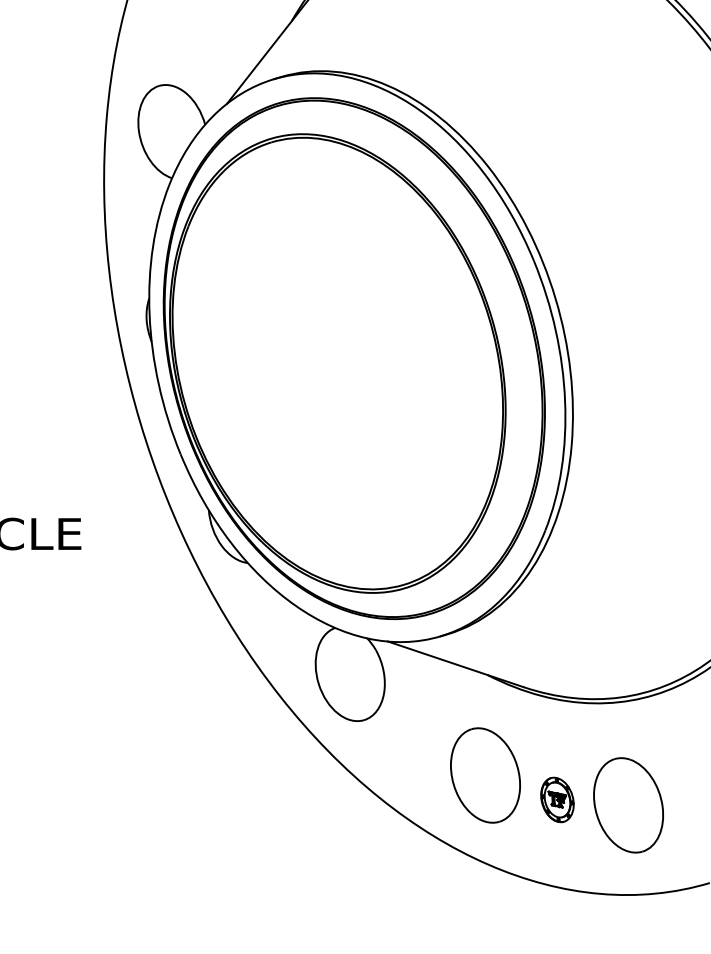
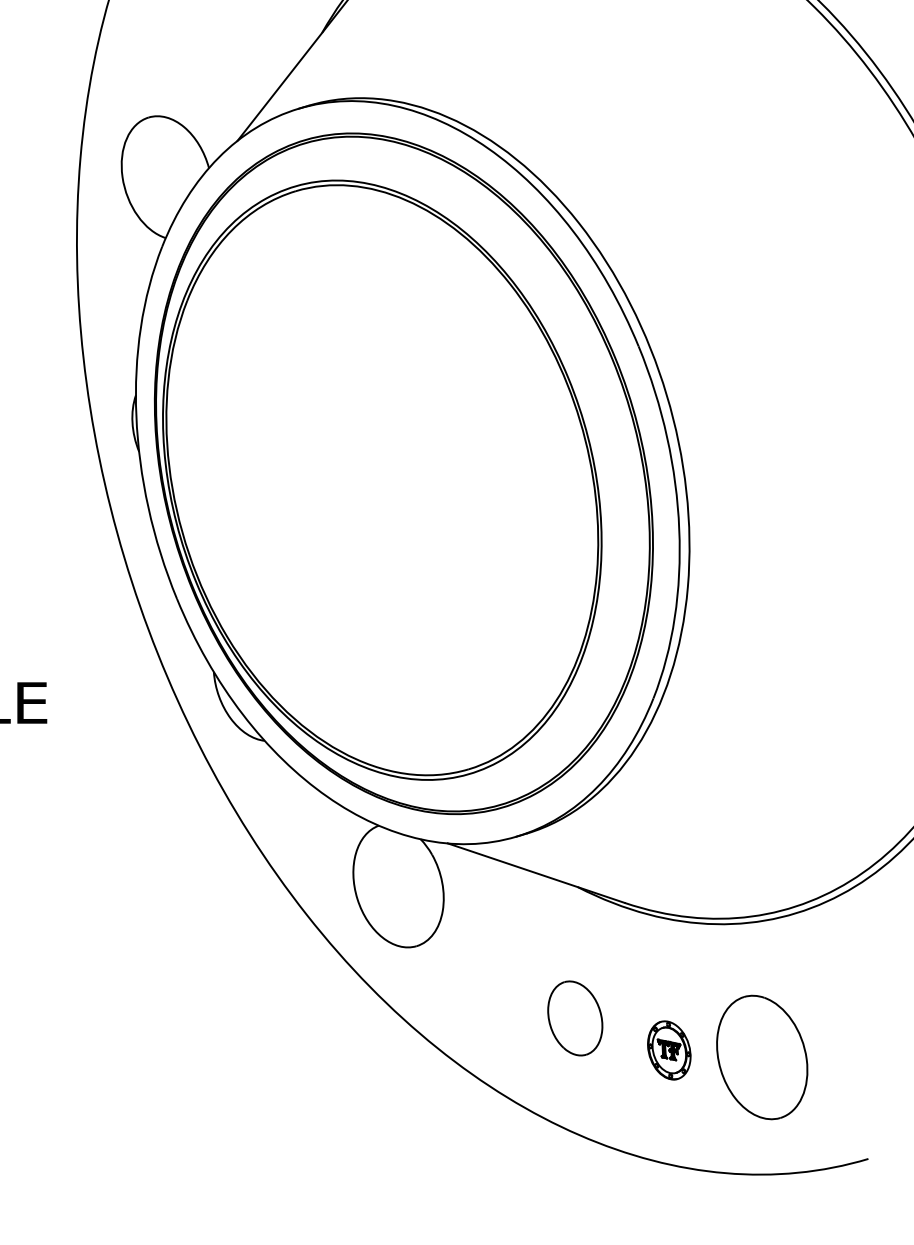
part: (485, 775) -> (575, 1018), size x0.6

